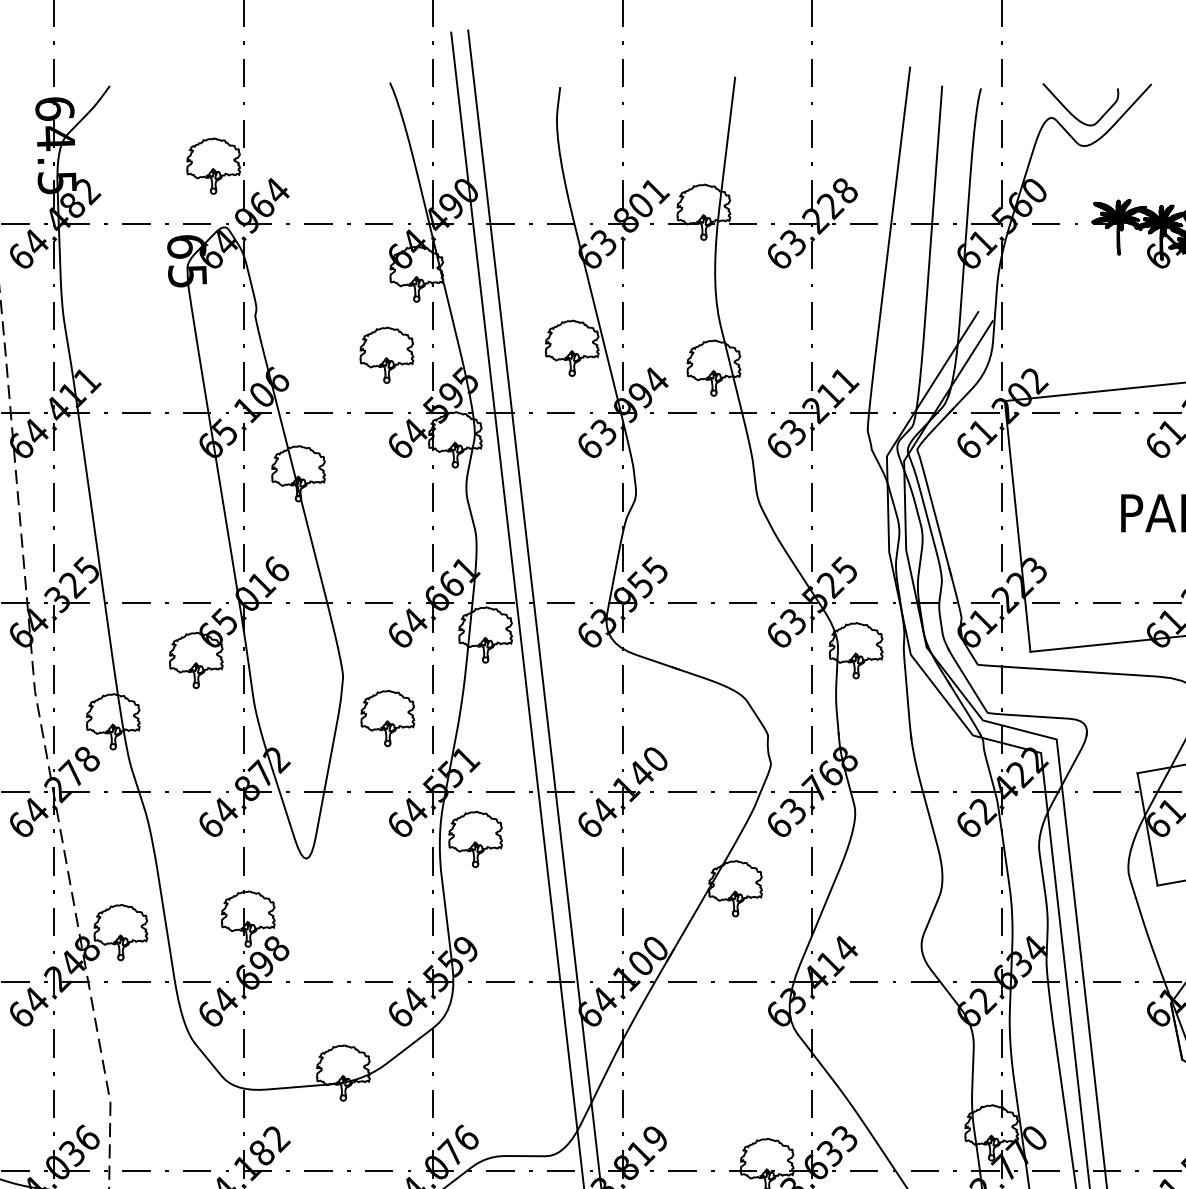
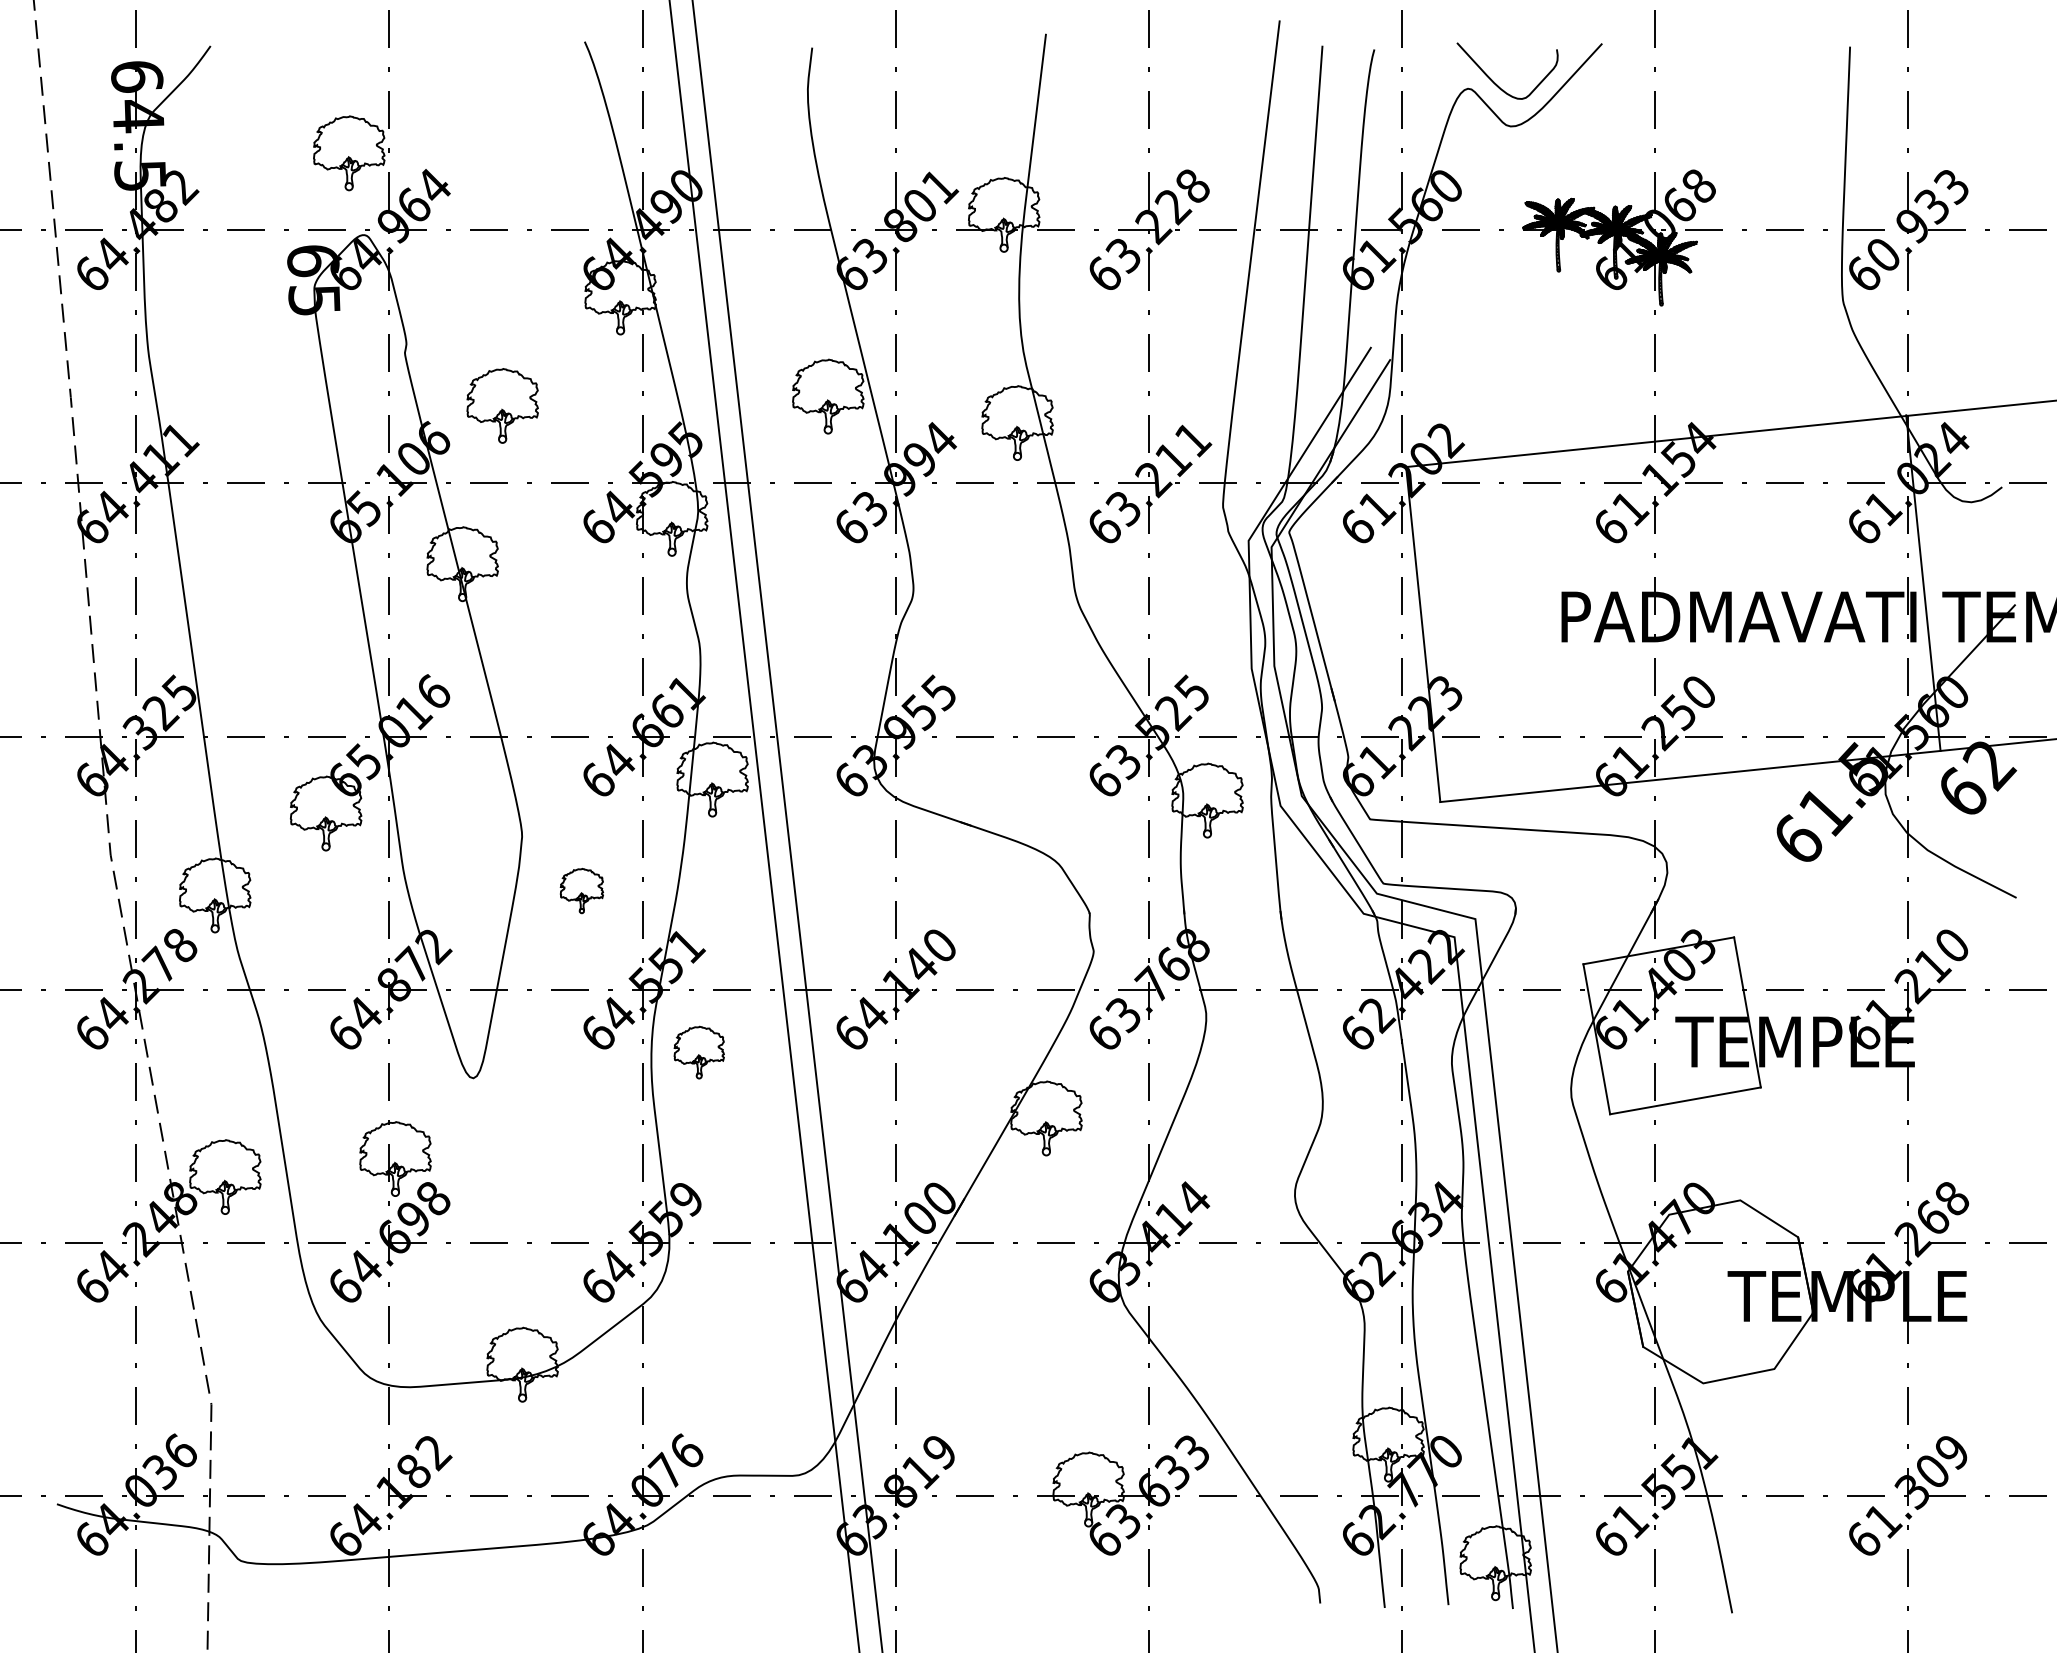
part: (386, 354) -> (502, 405), moved
part: (387, 718) -> (581, 890), size x0.6
part: (475, 839) -> (699, 1052), size x0.7

